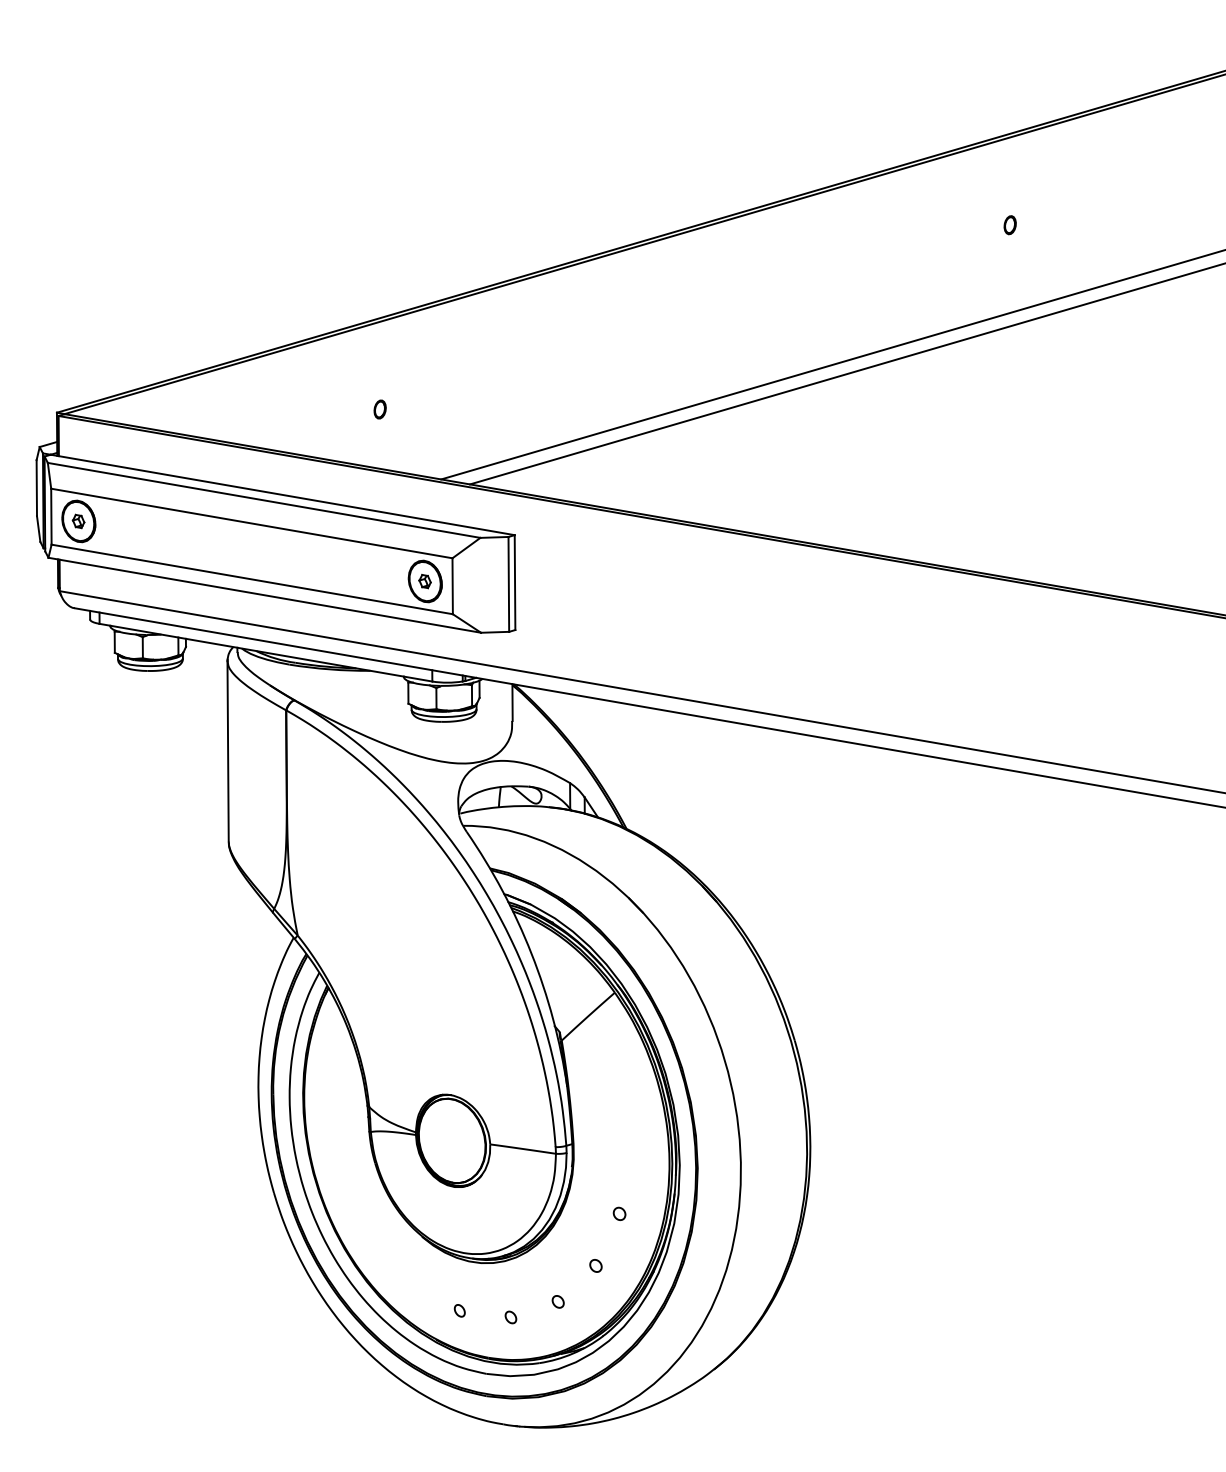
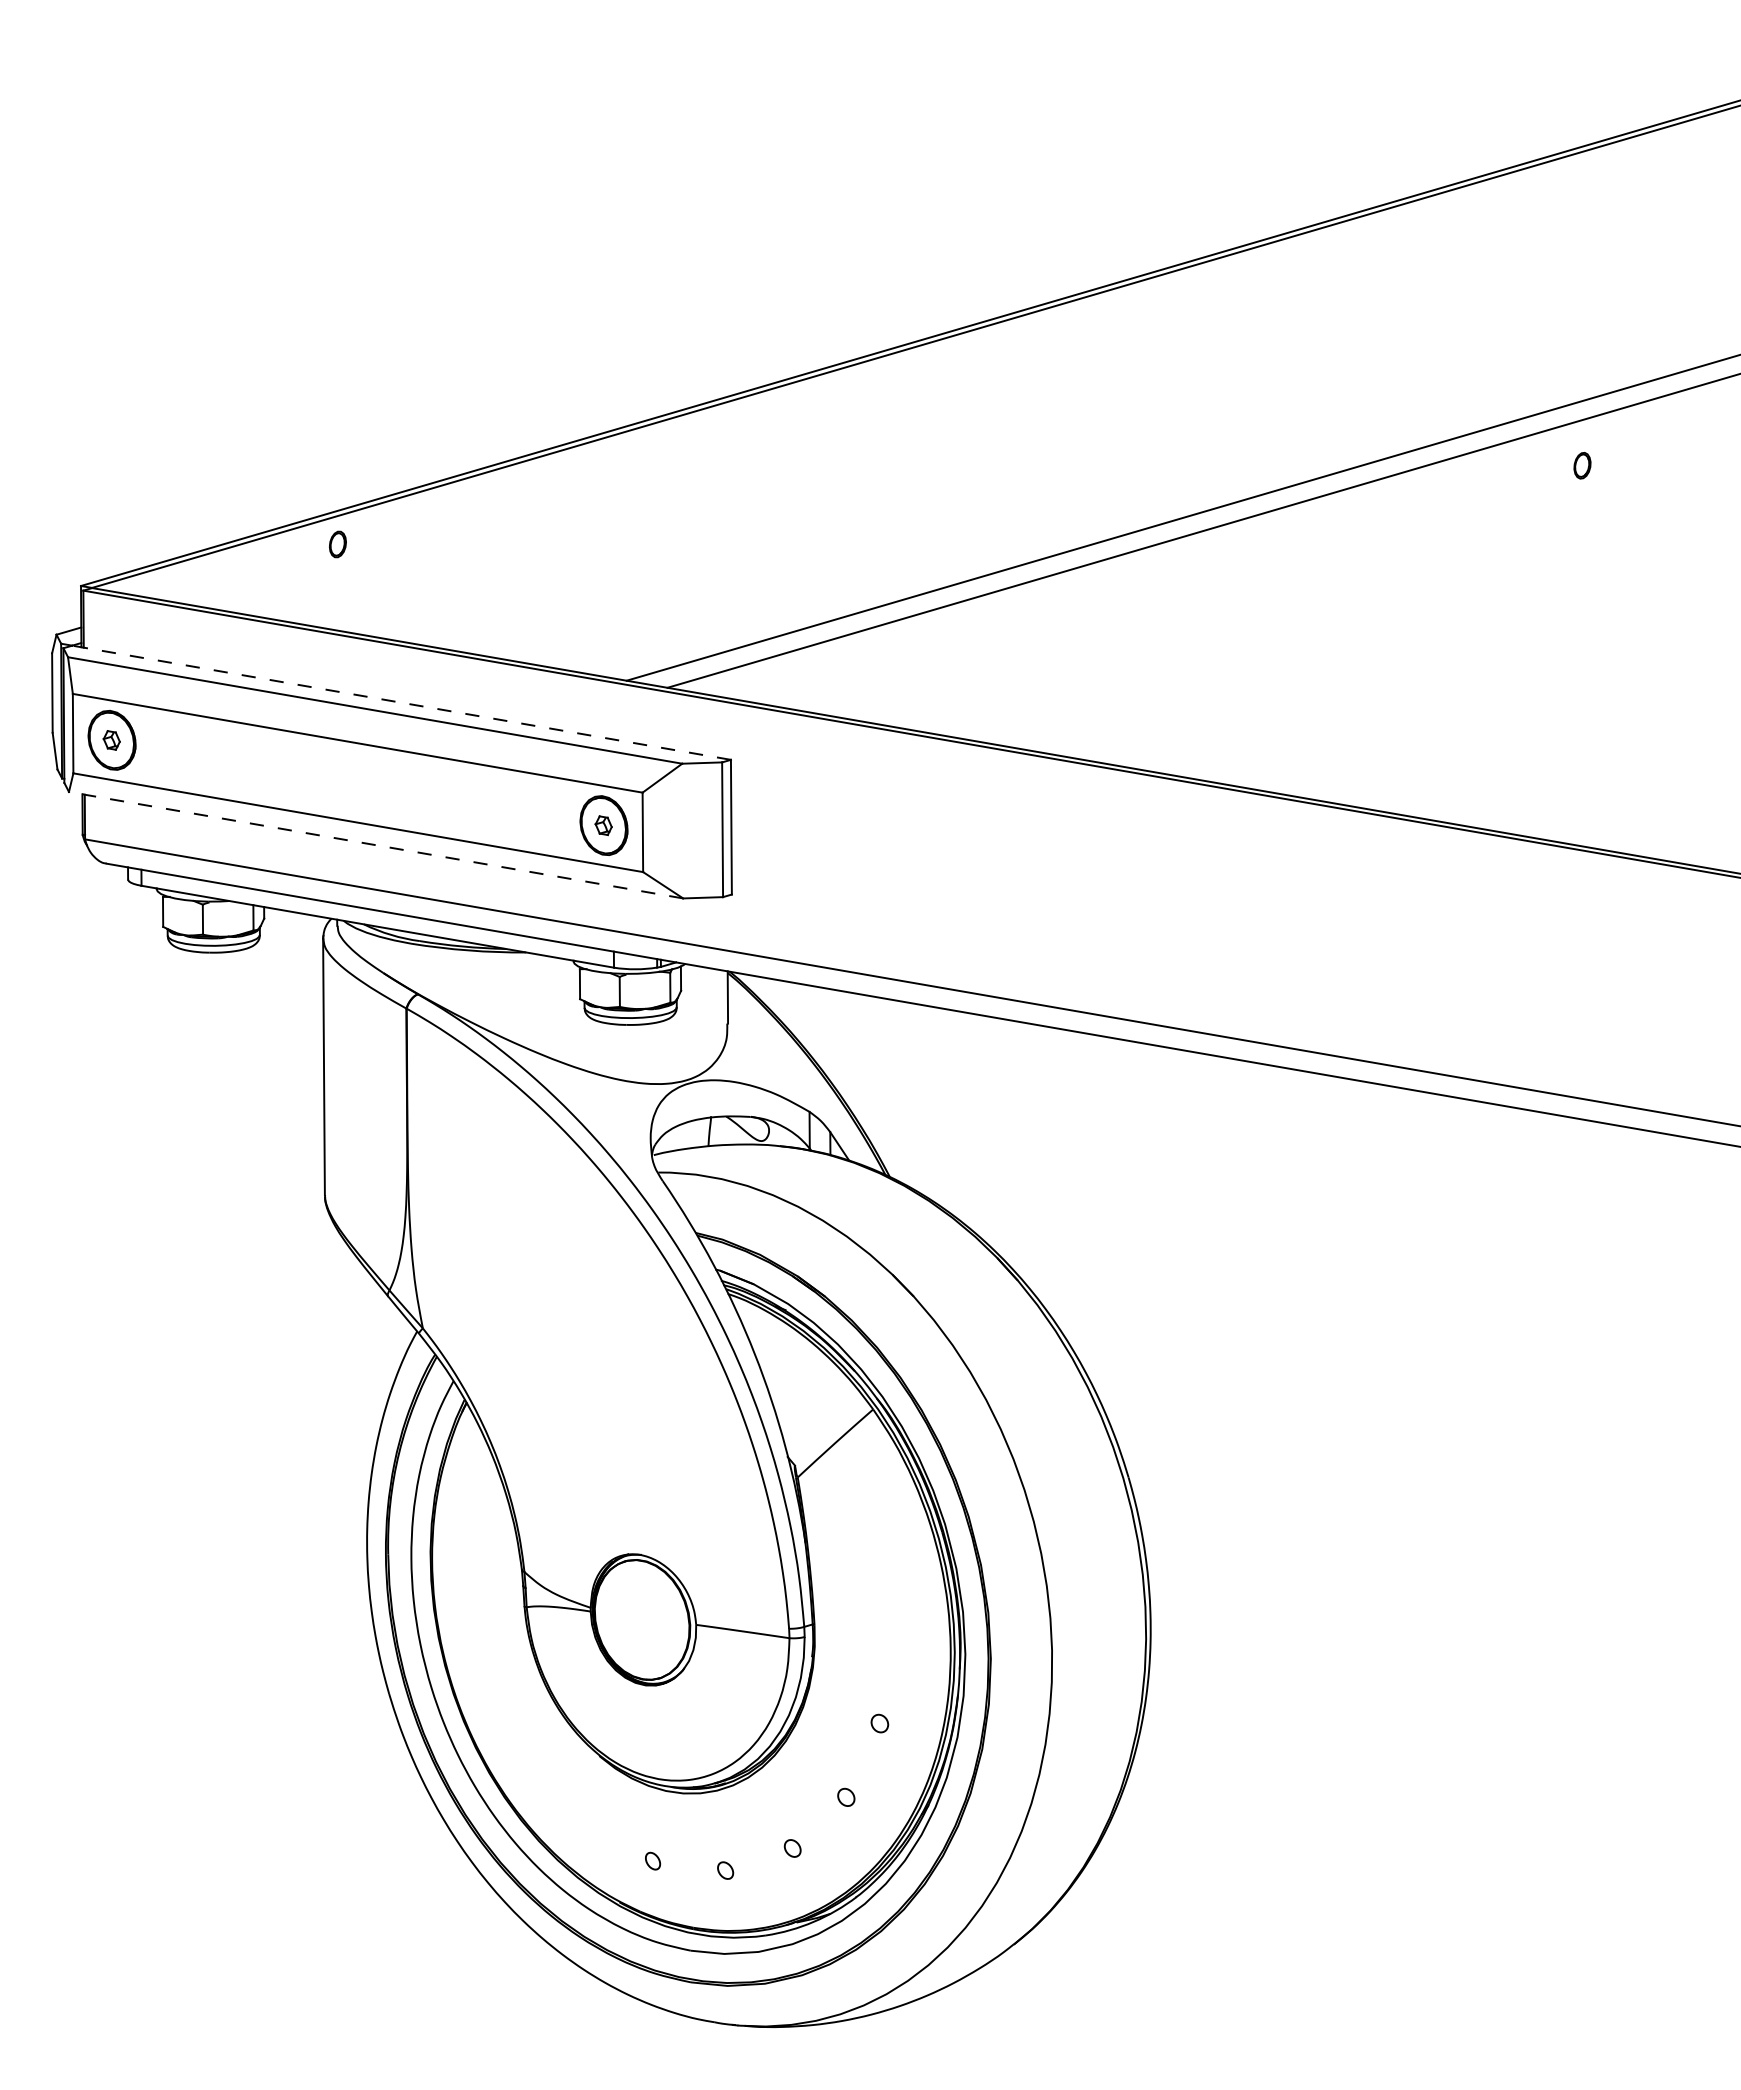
part: (1010, 225) -> (1582, 465), moved
part: (379, 409) -> (337, 544), moved
line: (282, 494) -> (401, 702), solid -> dashed
line: (265, 595) -> (376, 845), solid -> dashed

